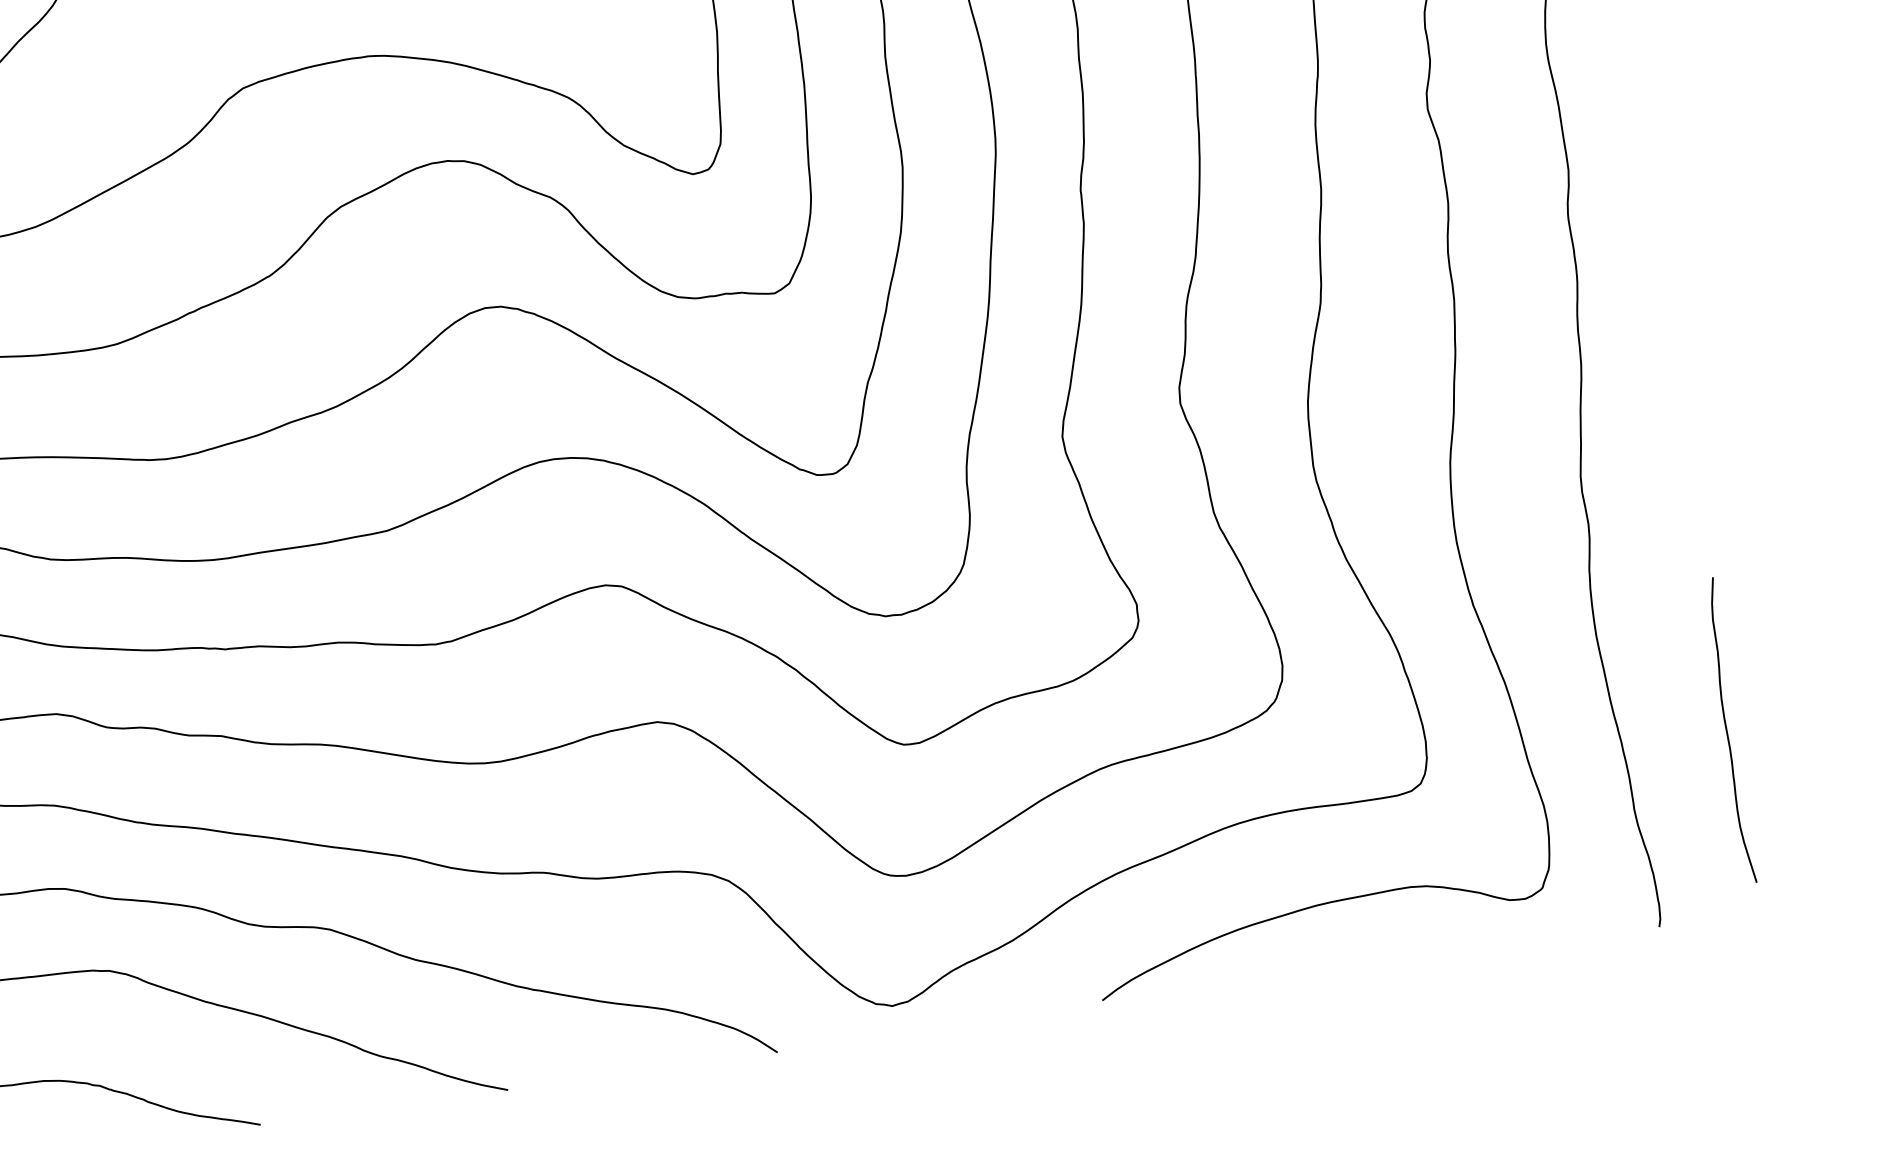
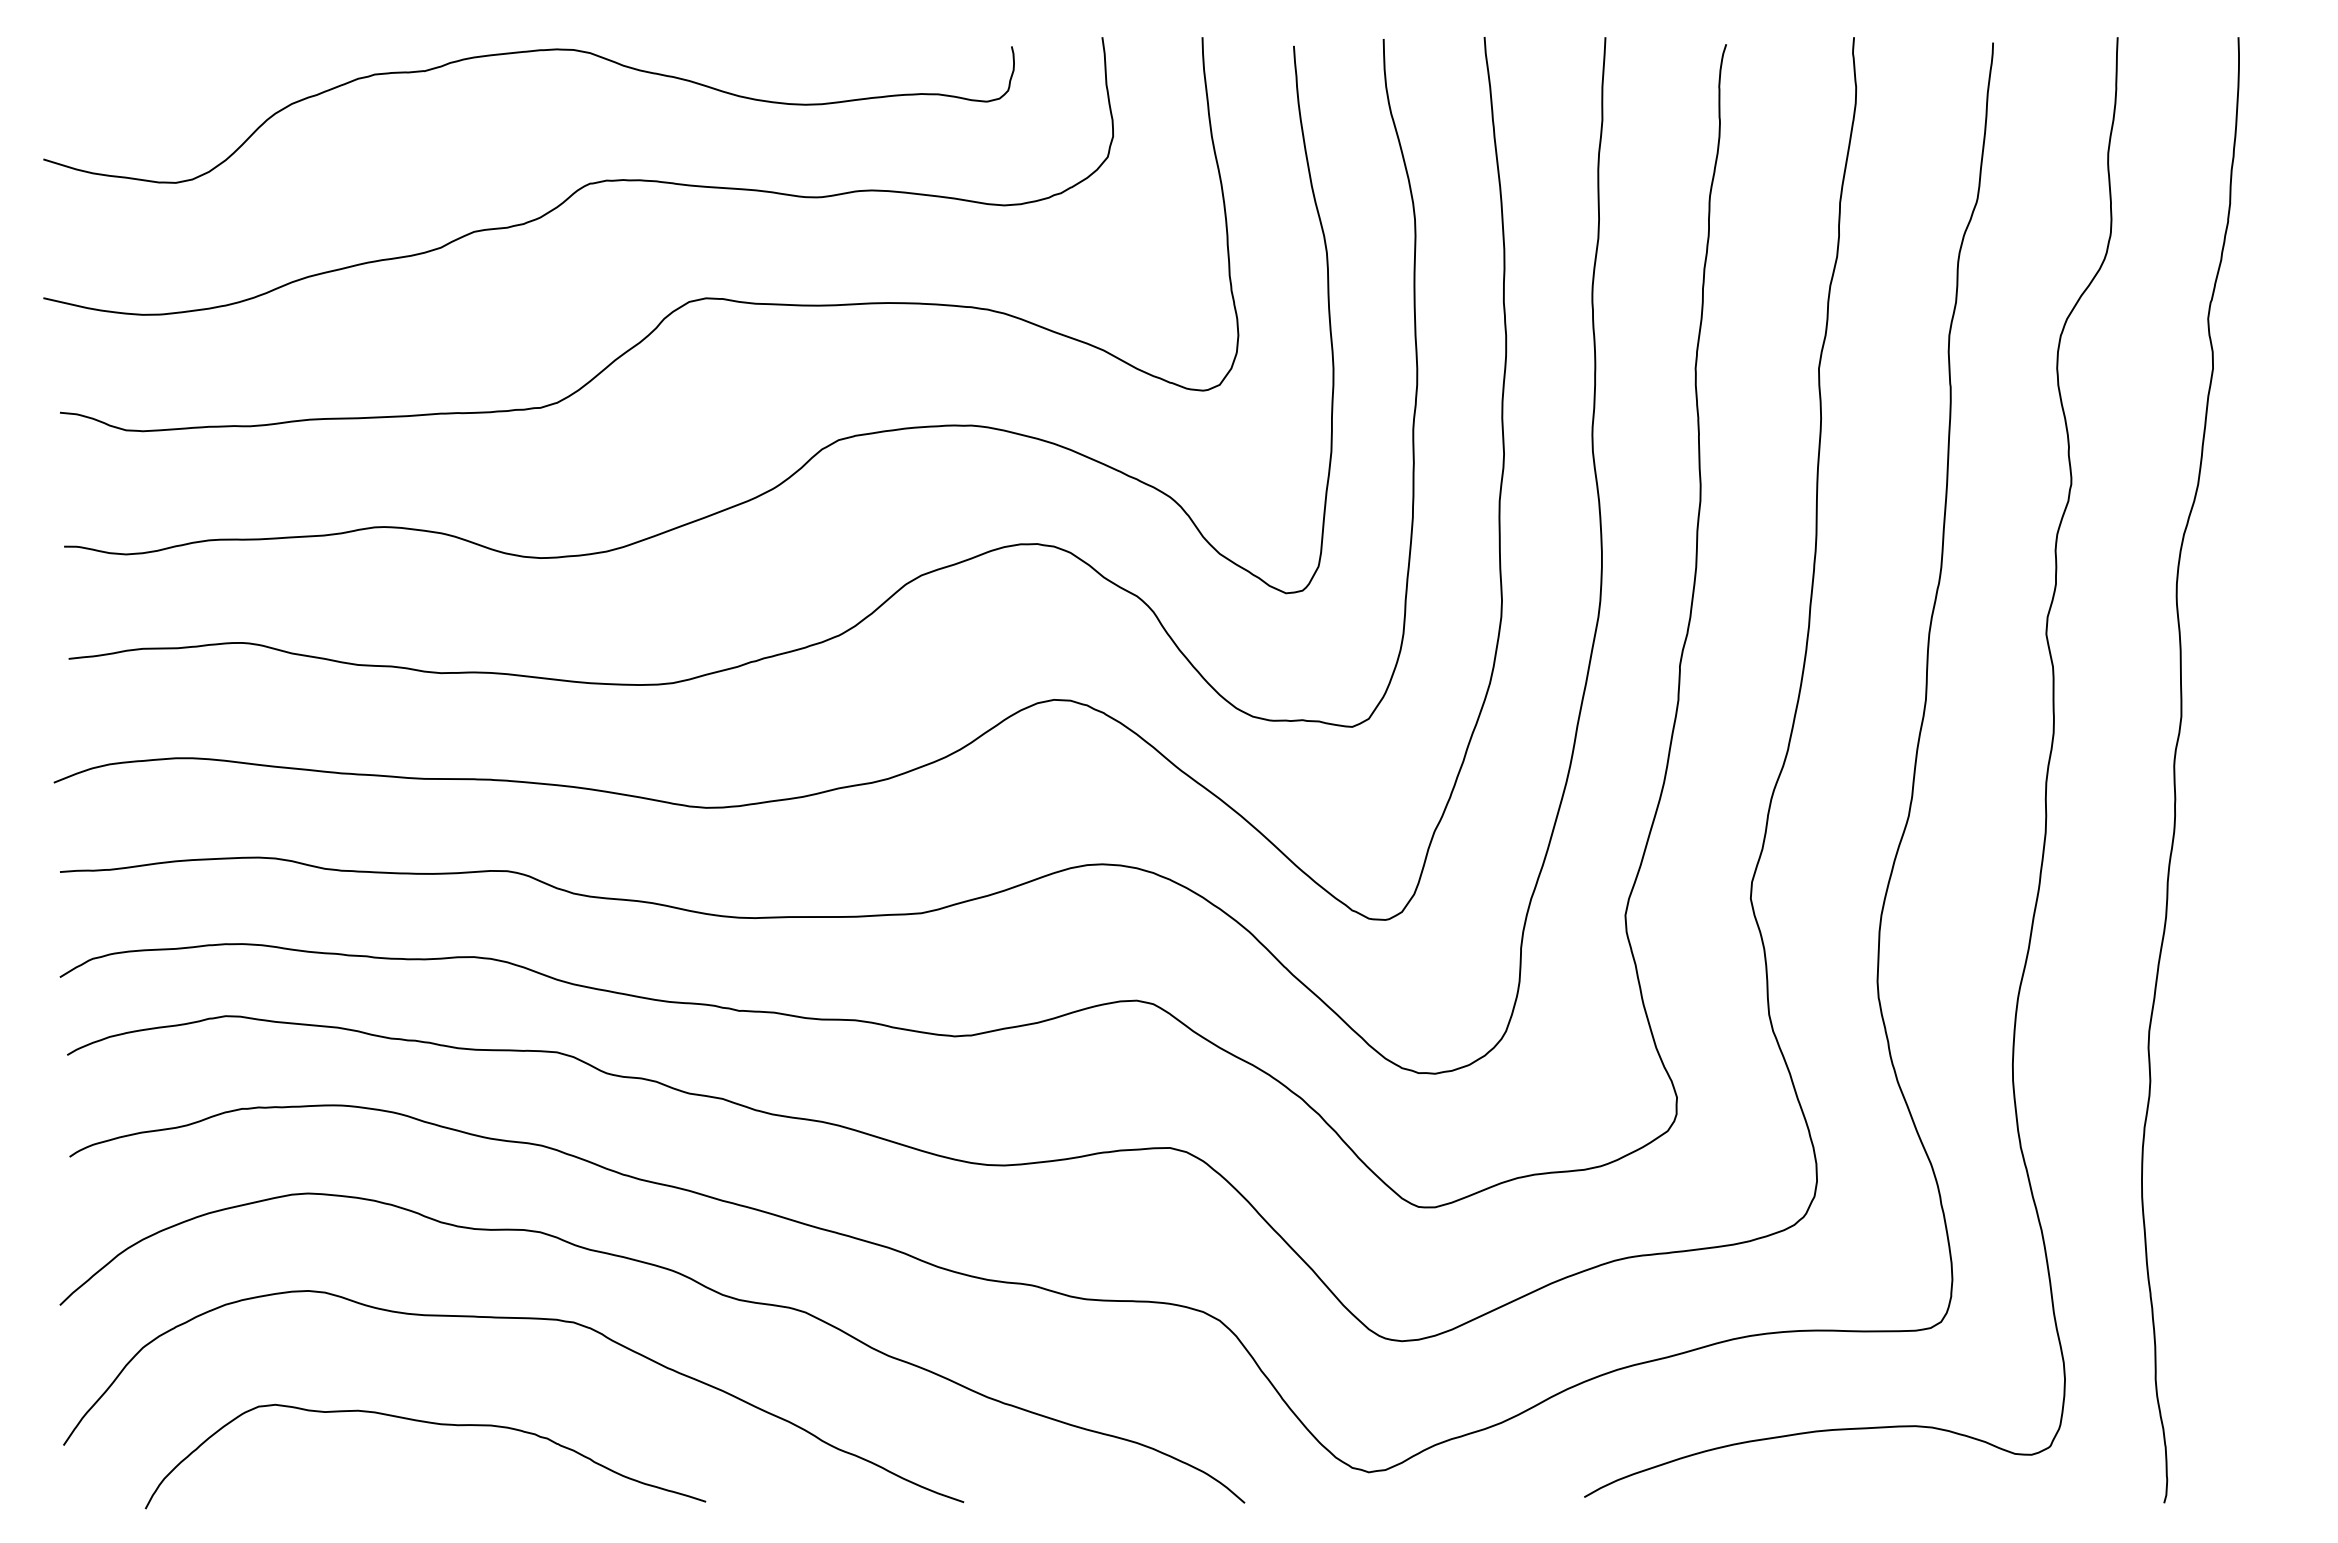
curve: (1727, 730) -> (2262, 1312), removed

